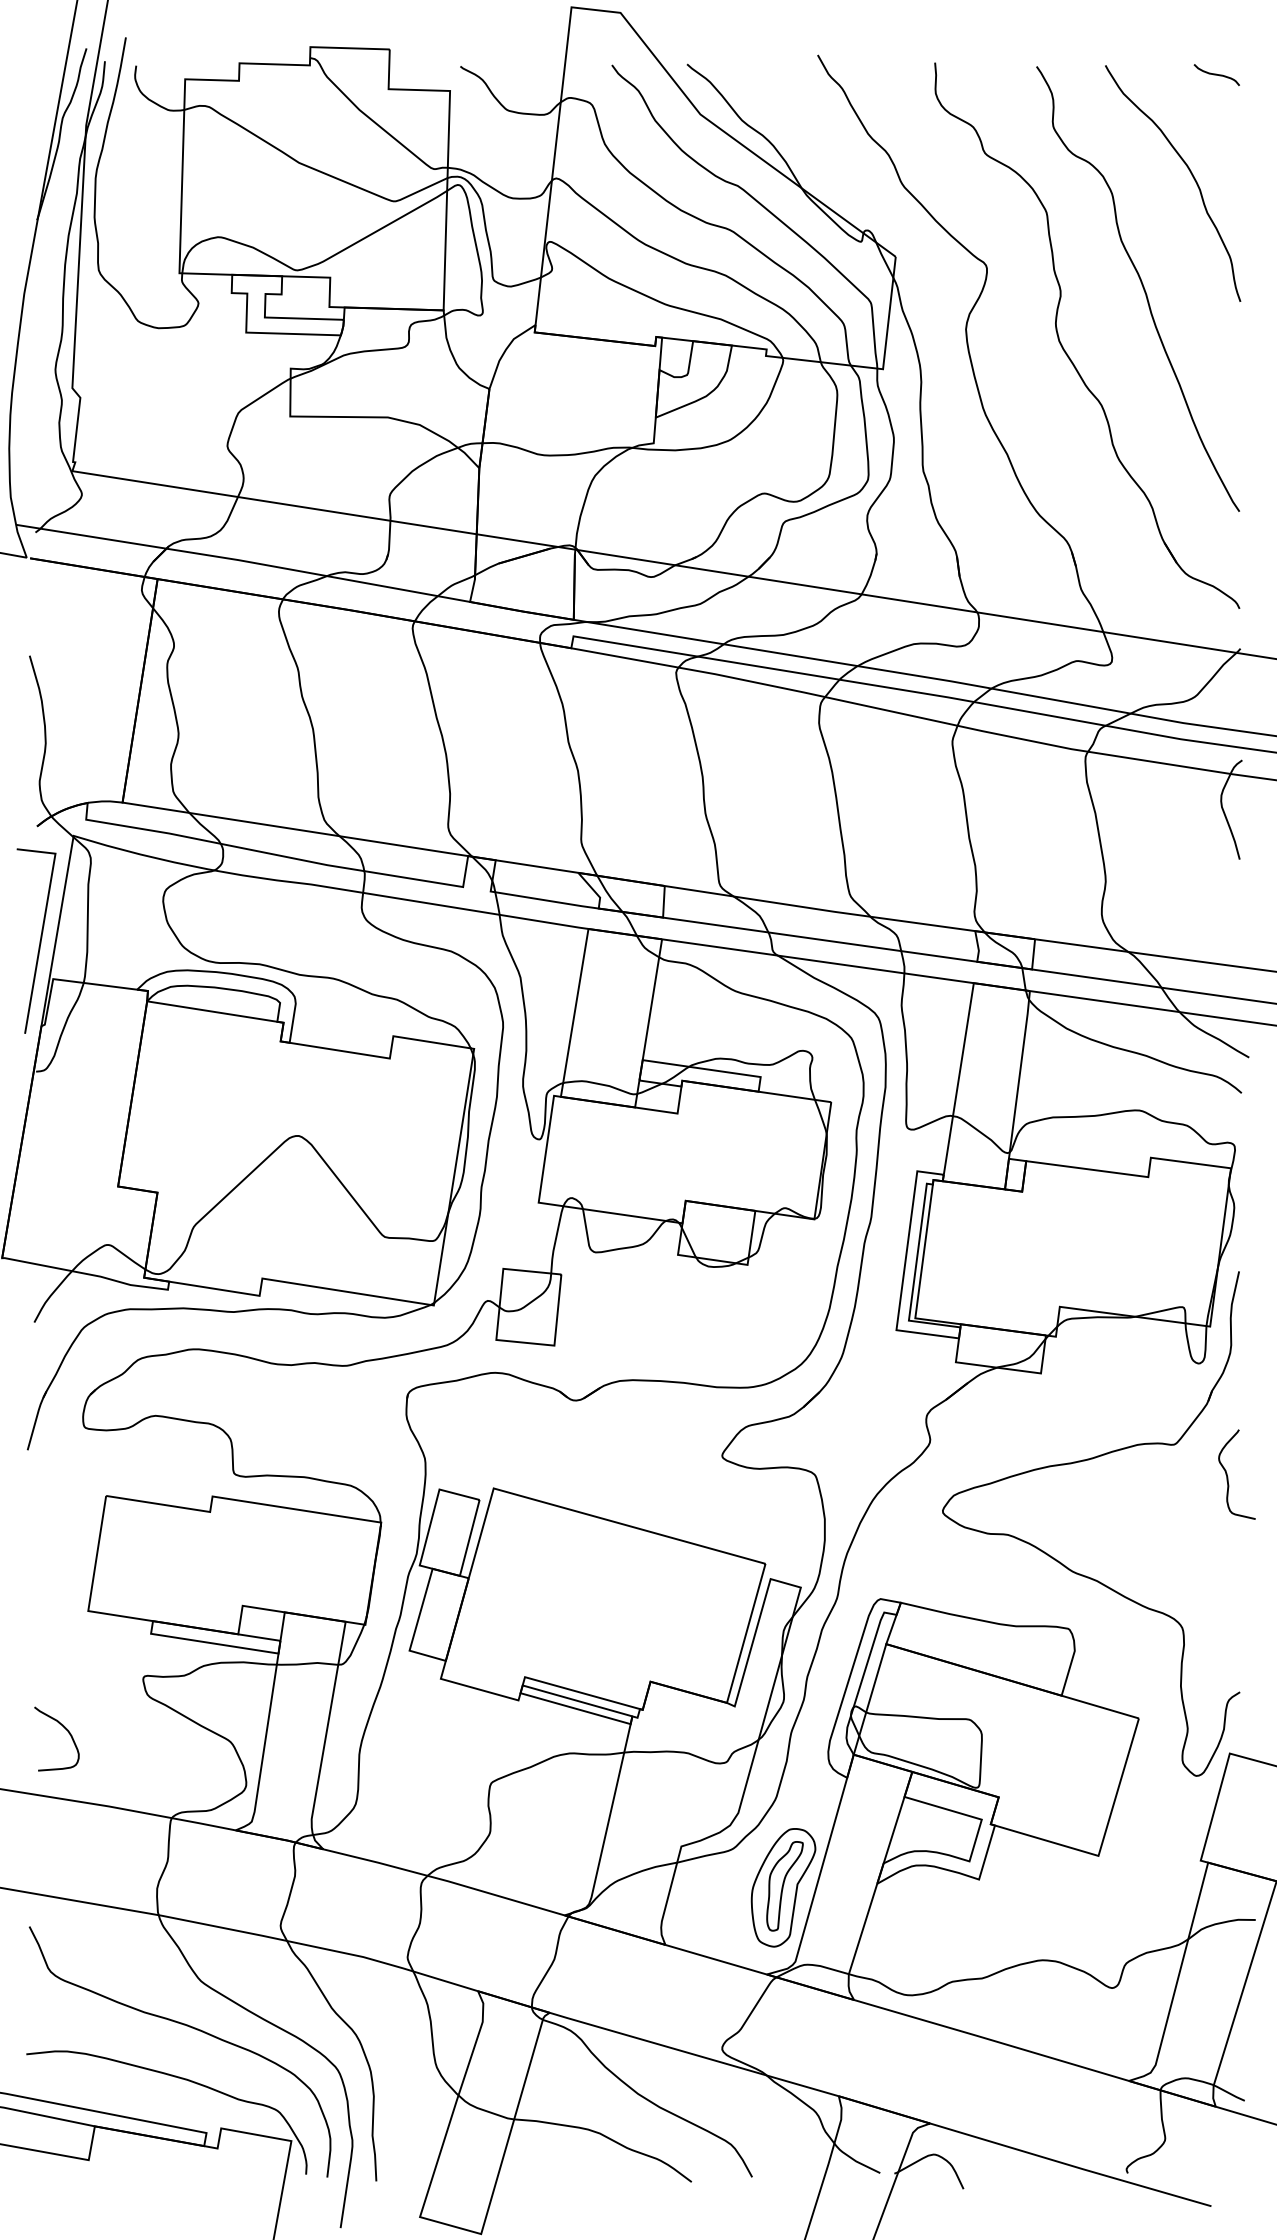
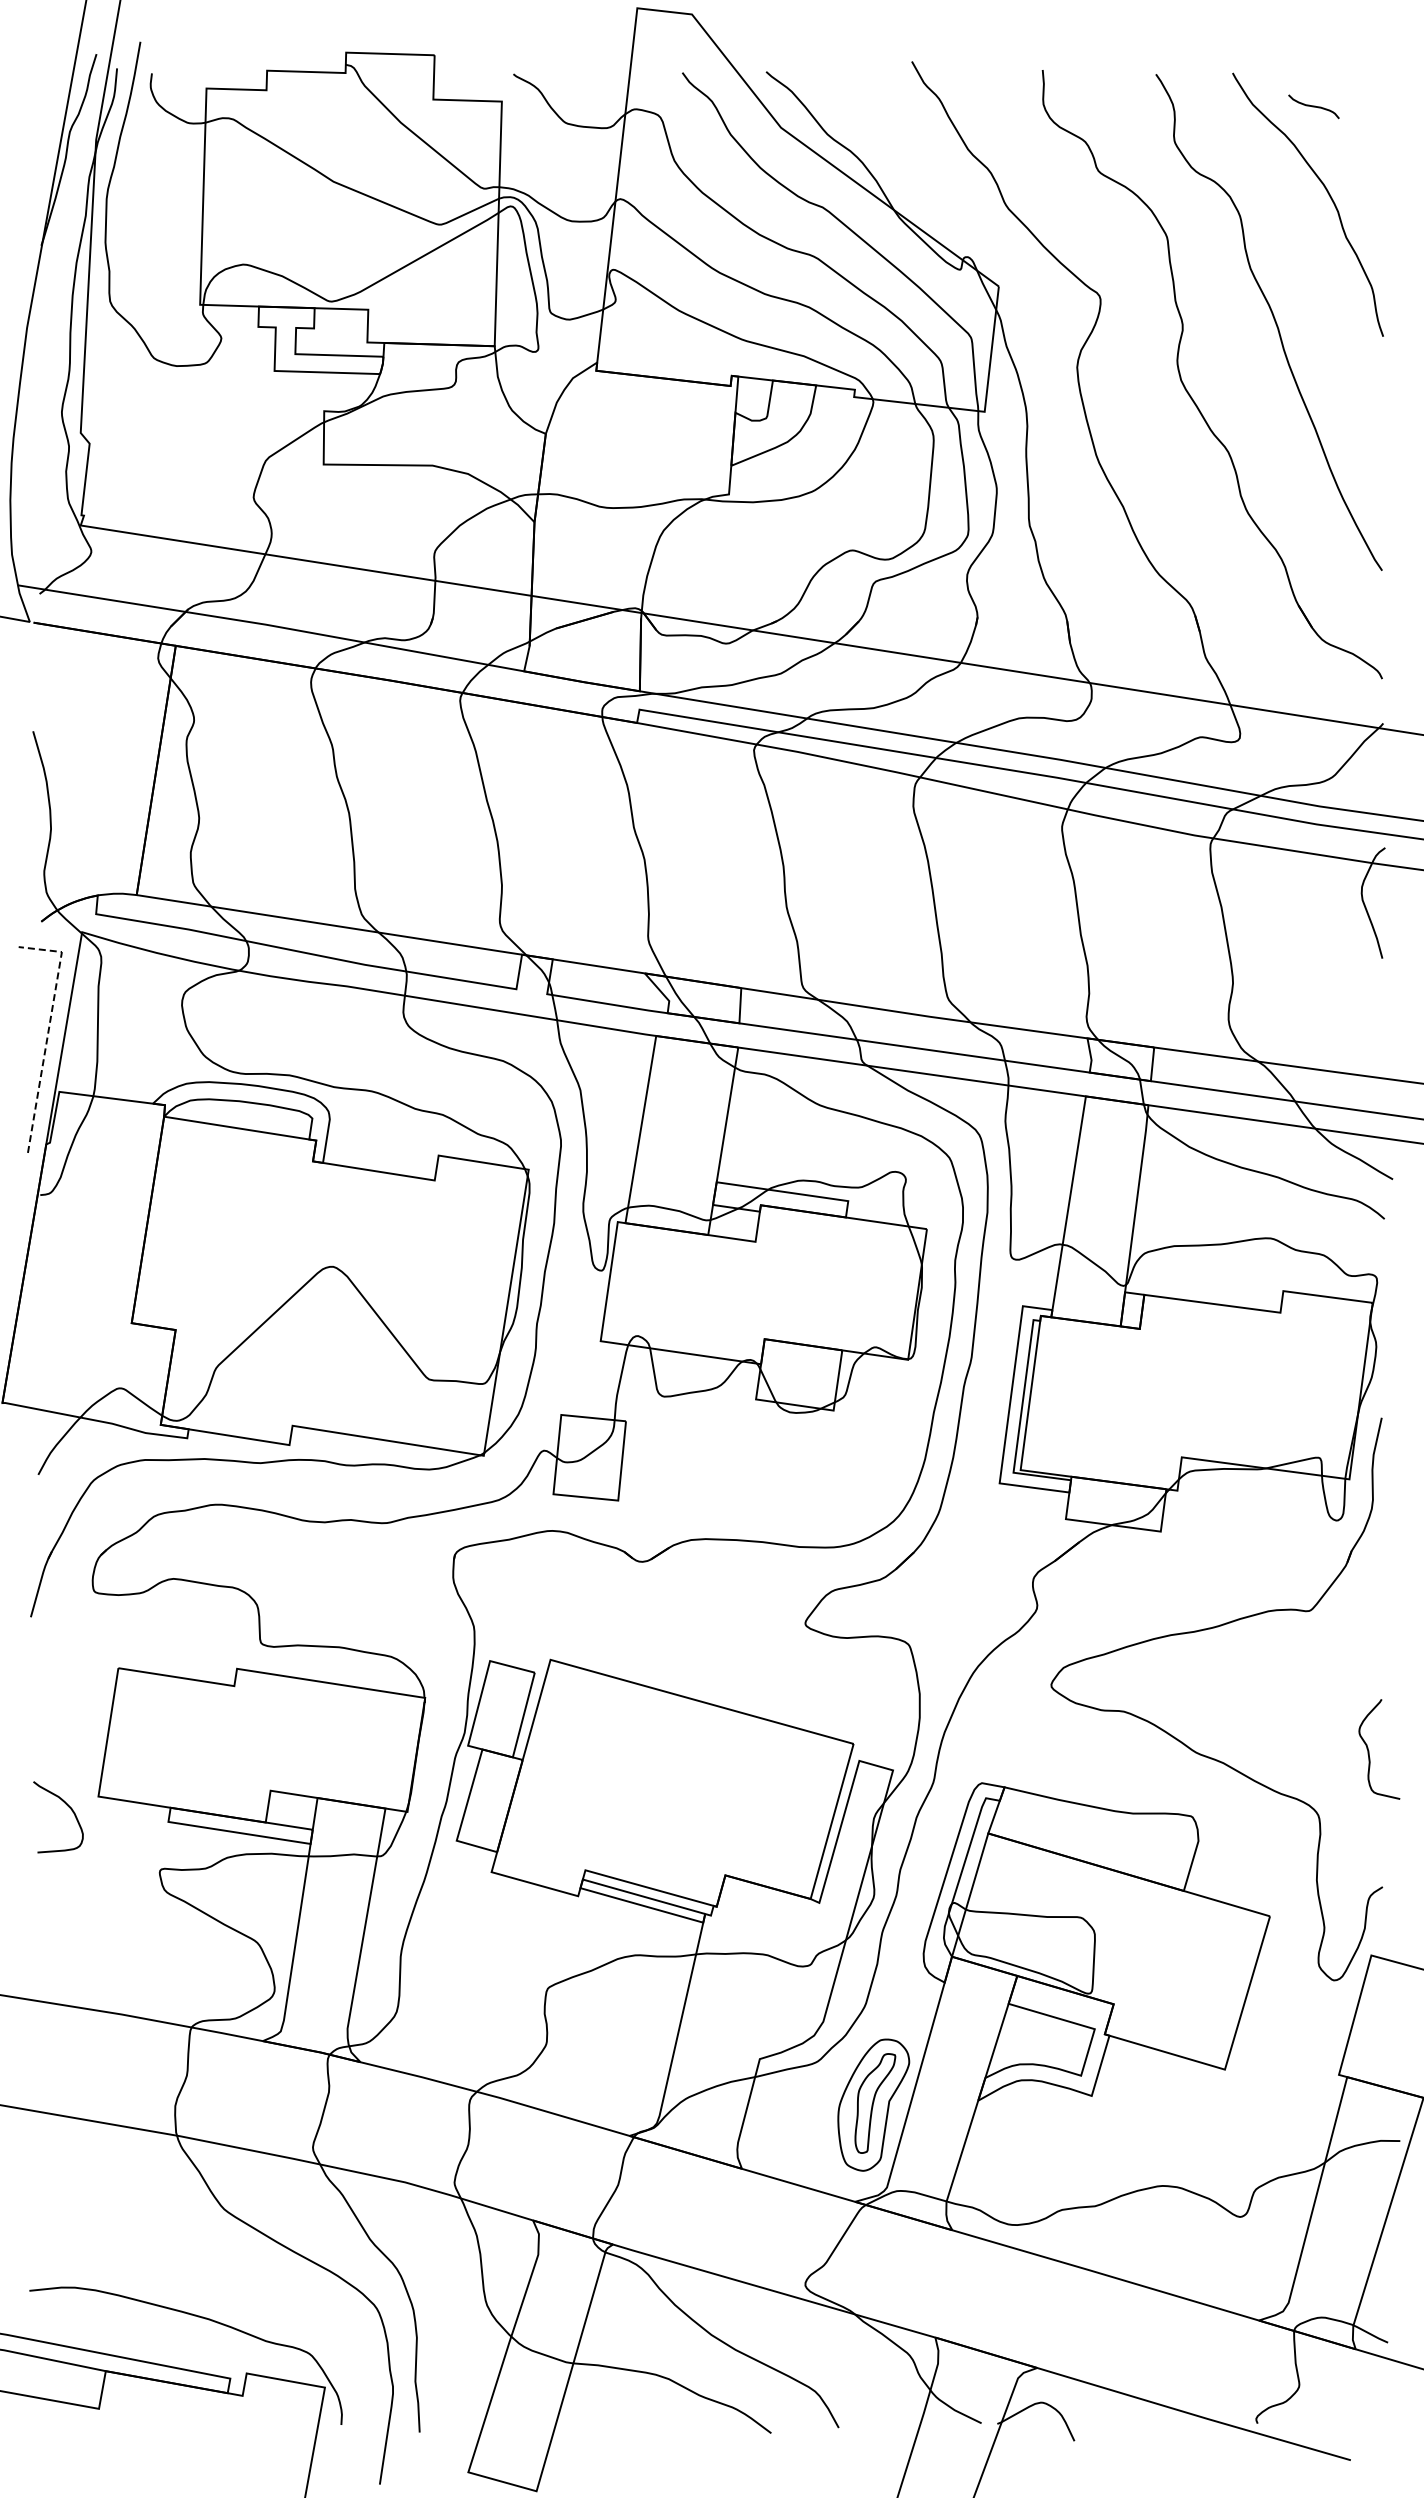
curve: (1216, 74) -> (1313, 106), moved
line: (43, 923) -> (48, 1029), solid -> dashed
curve: (1228, 1475) -> (1369, 1750), moved
curve: (65, 1730) -> (68, 1807), moved
curve: (188, 2027) -> (210, 2260), removed

